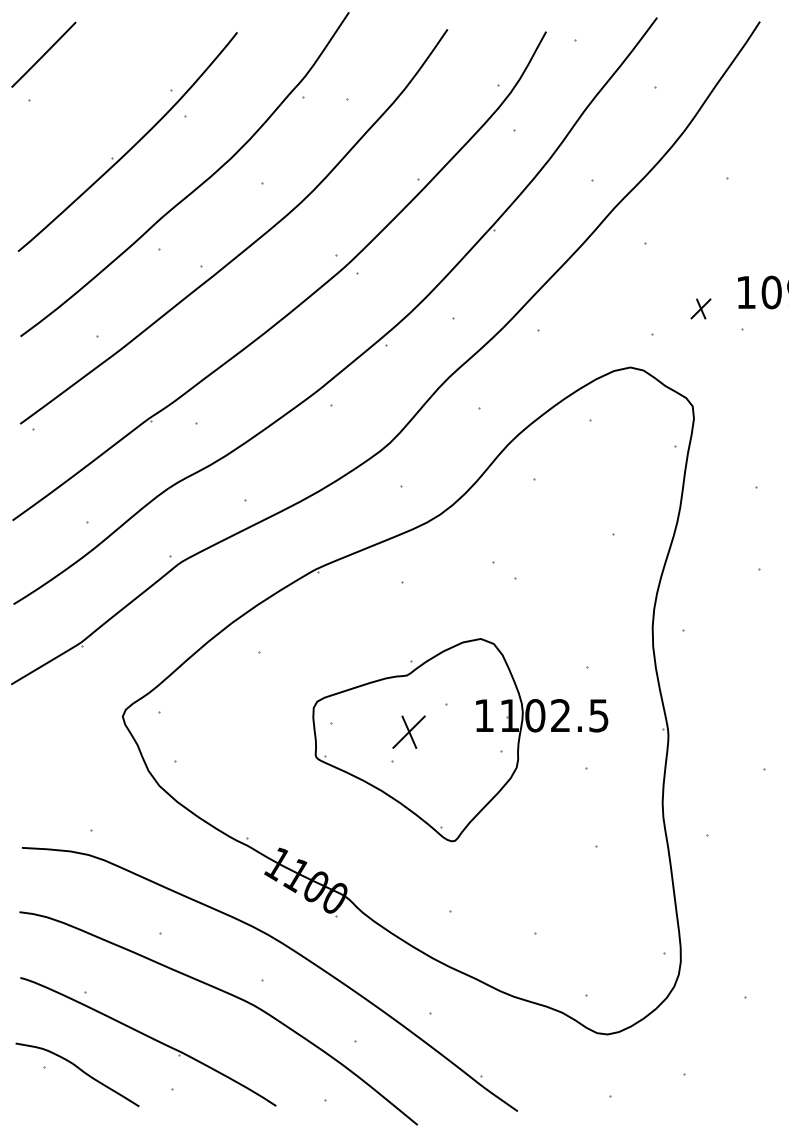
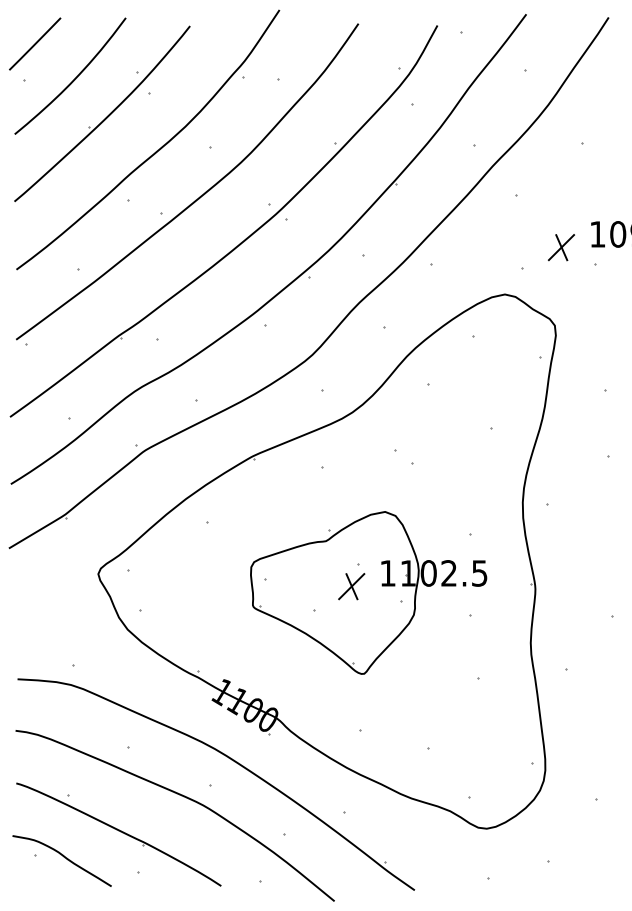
curve: (92, 98) -> (74, 79), added
part: (700, 308) -> (561, 247), size x1.67
part: (408, 731) -> (351, 586), moved

